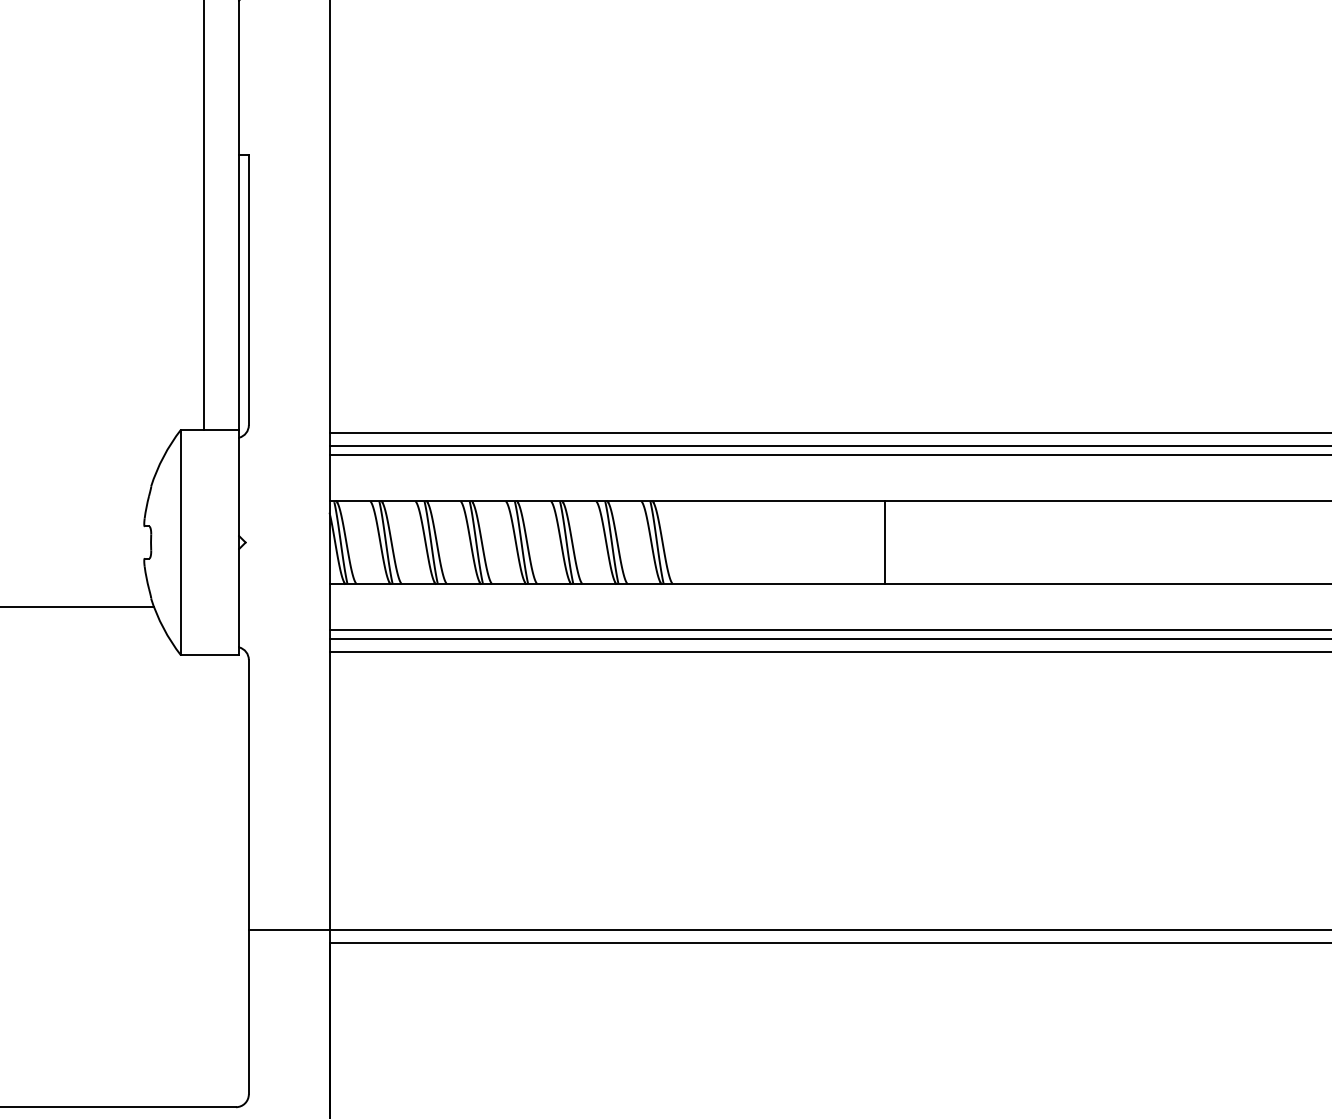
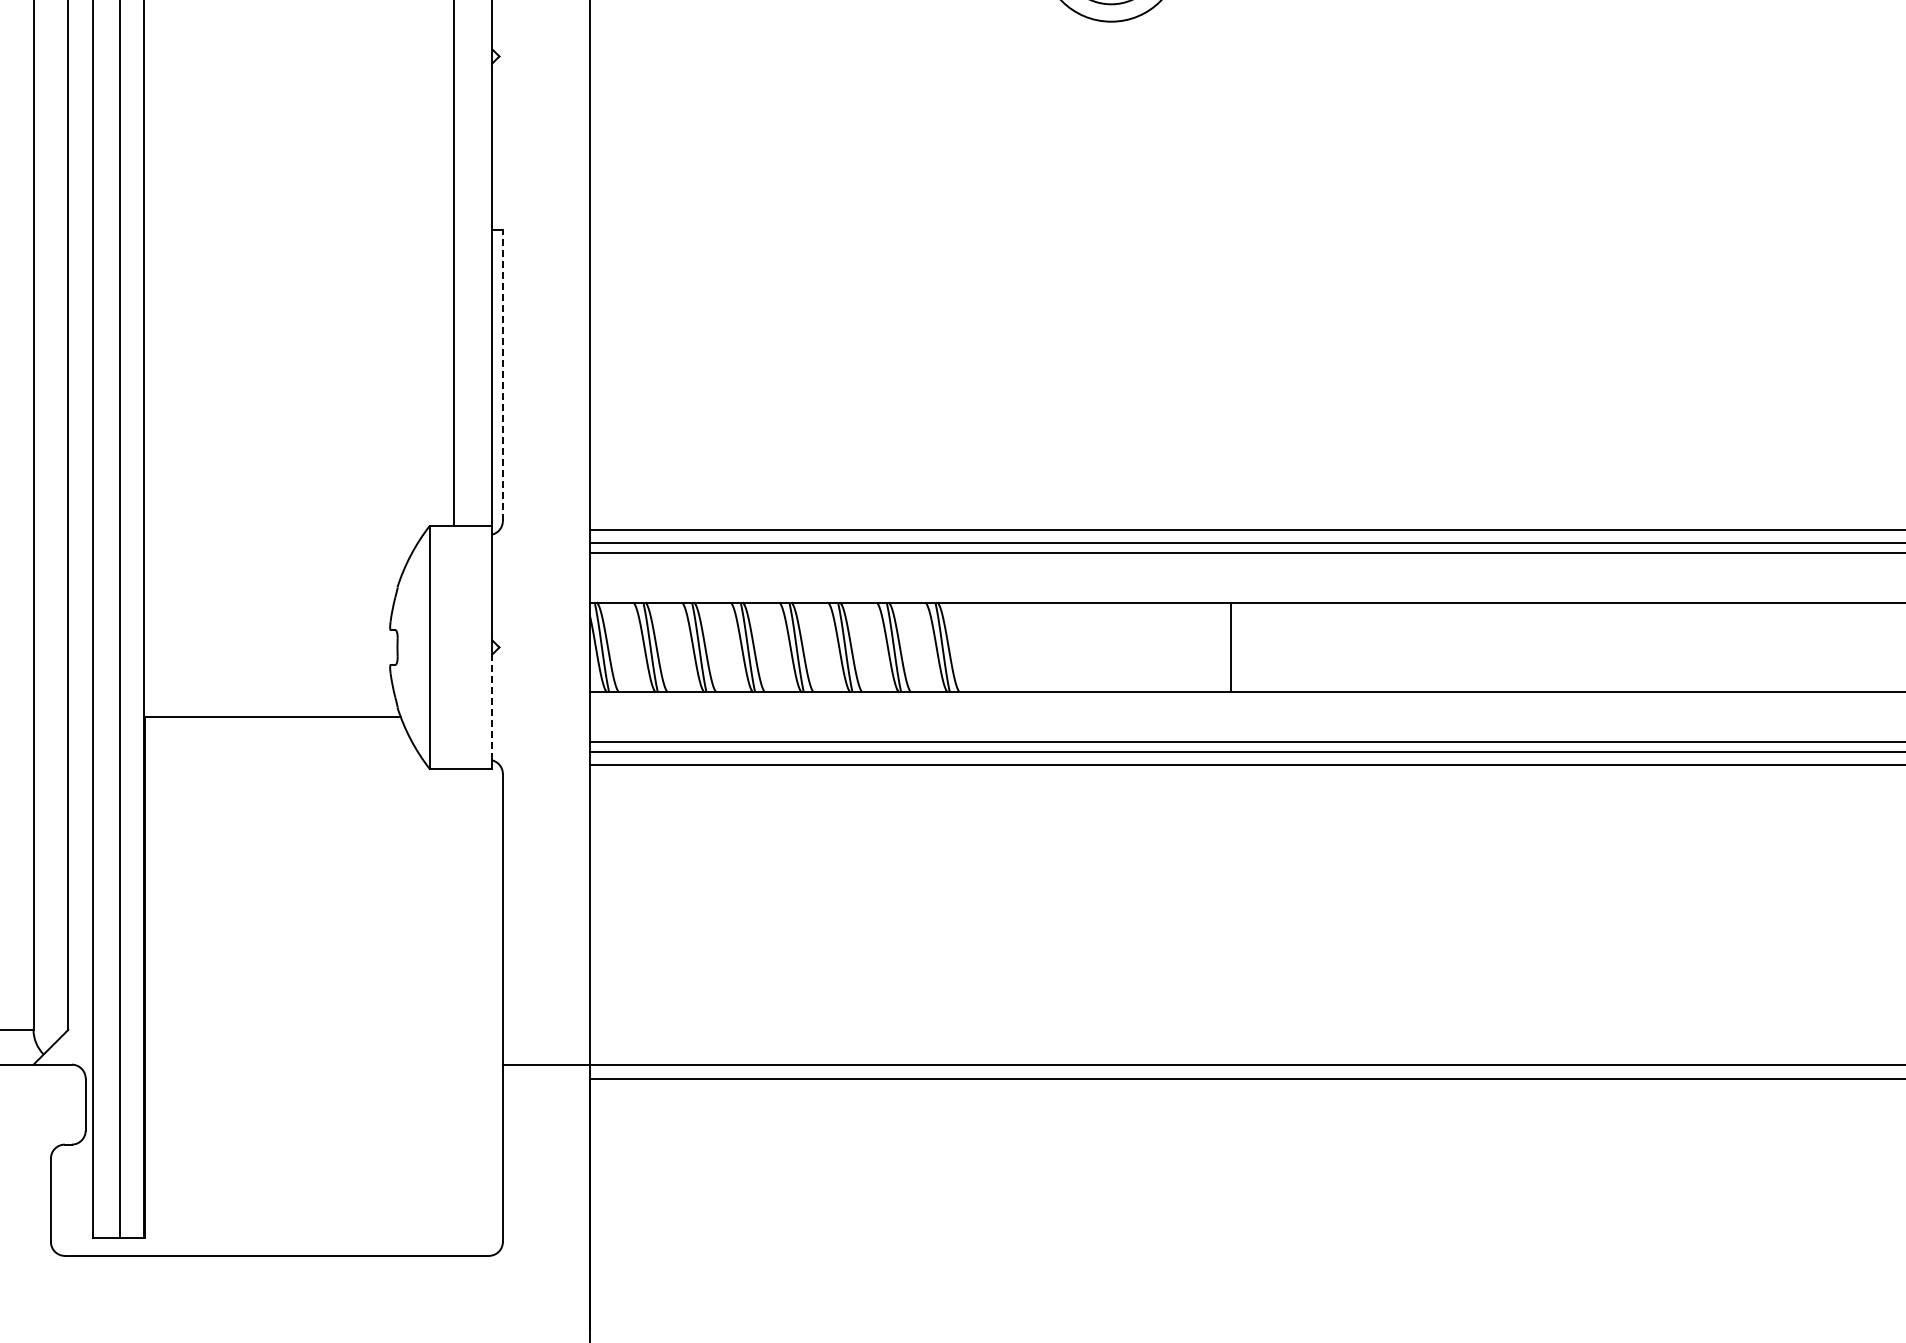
line: (248, 290) -> (502, 375), solid -> dashed
line: (884, 541) -> (1230, 646), moved
line: (239, 597) -> (492, 706), solid -> dashed

